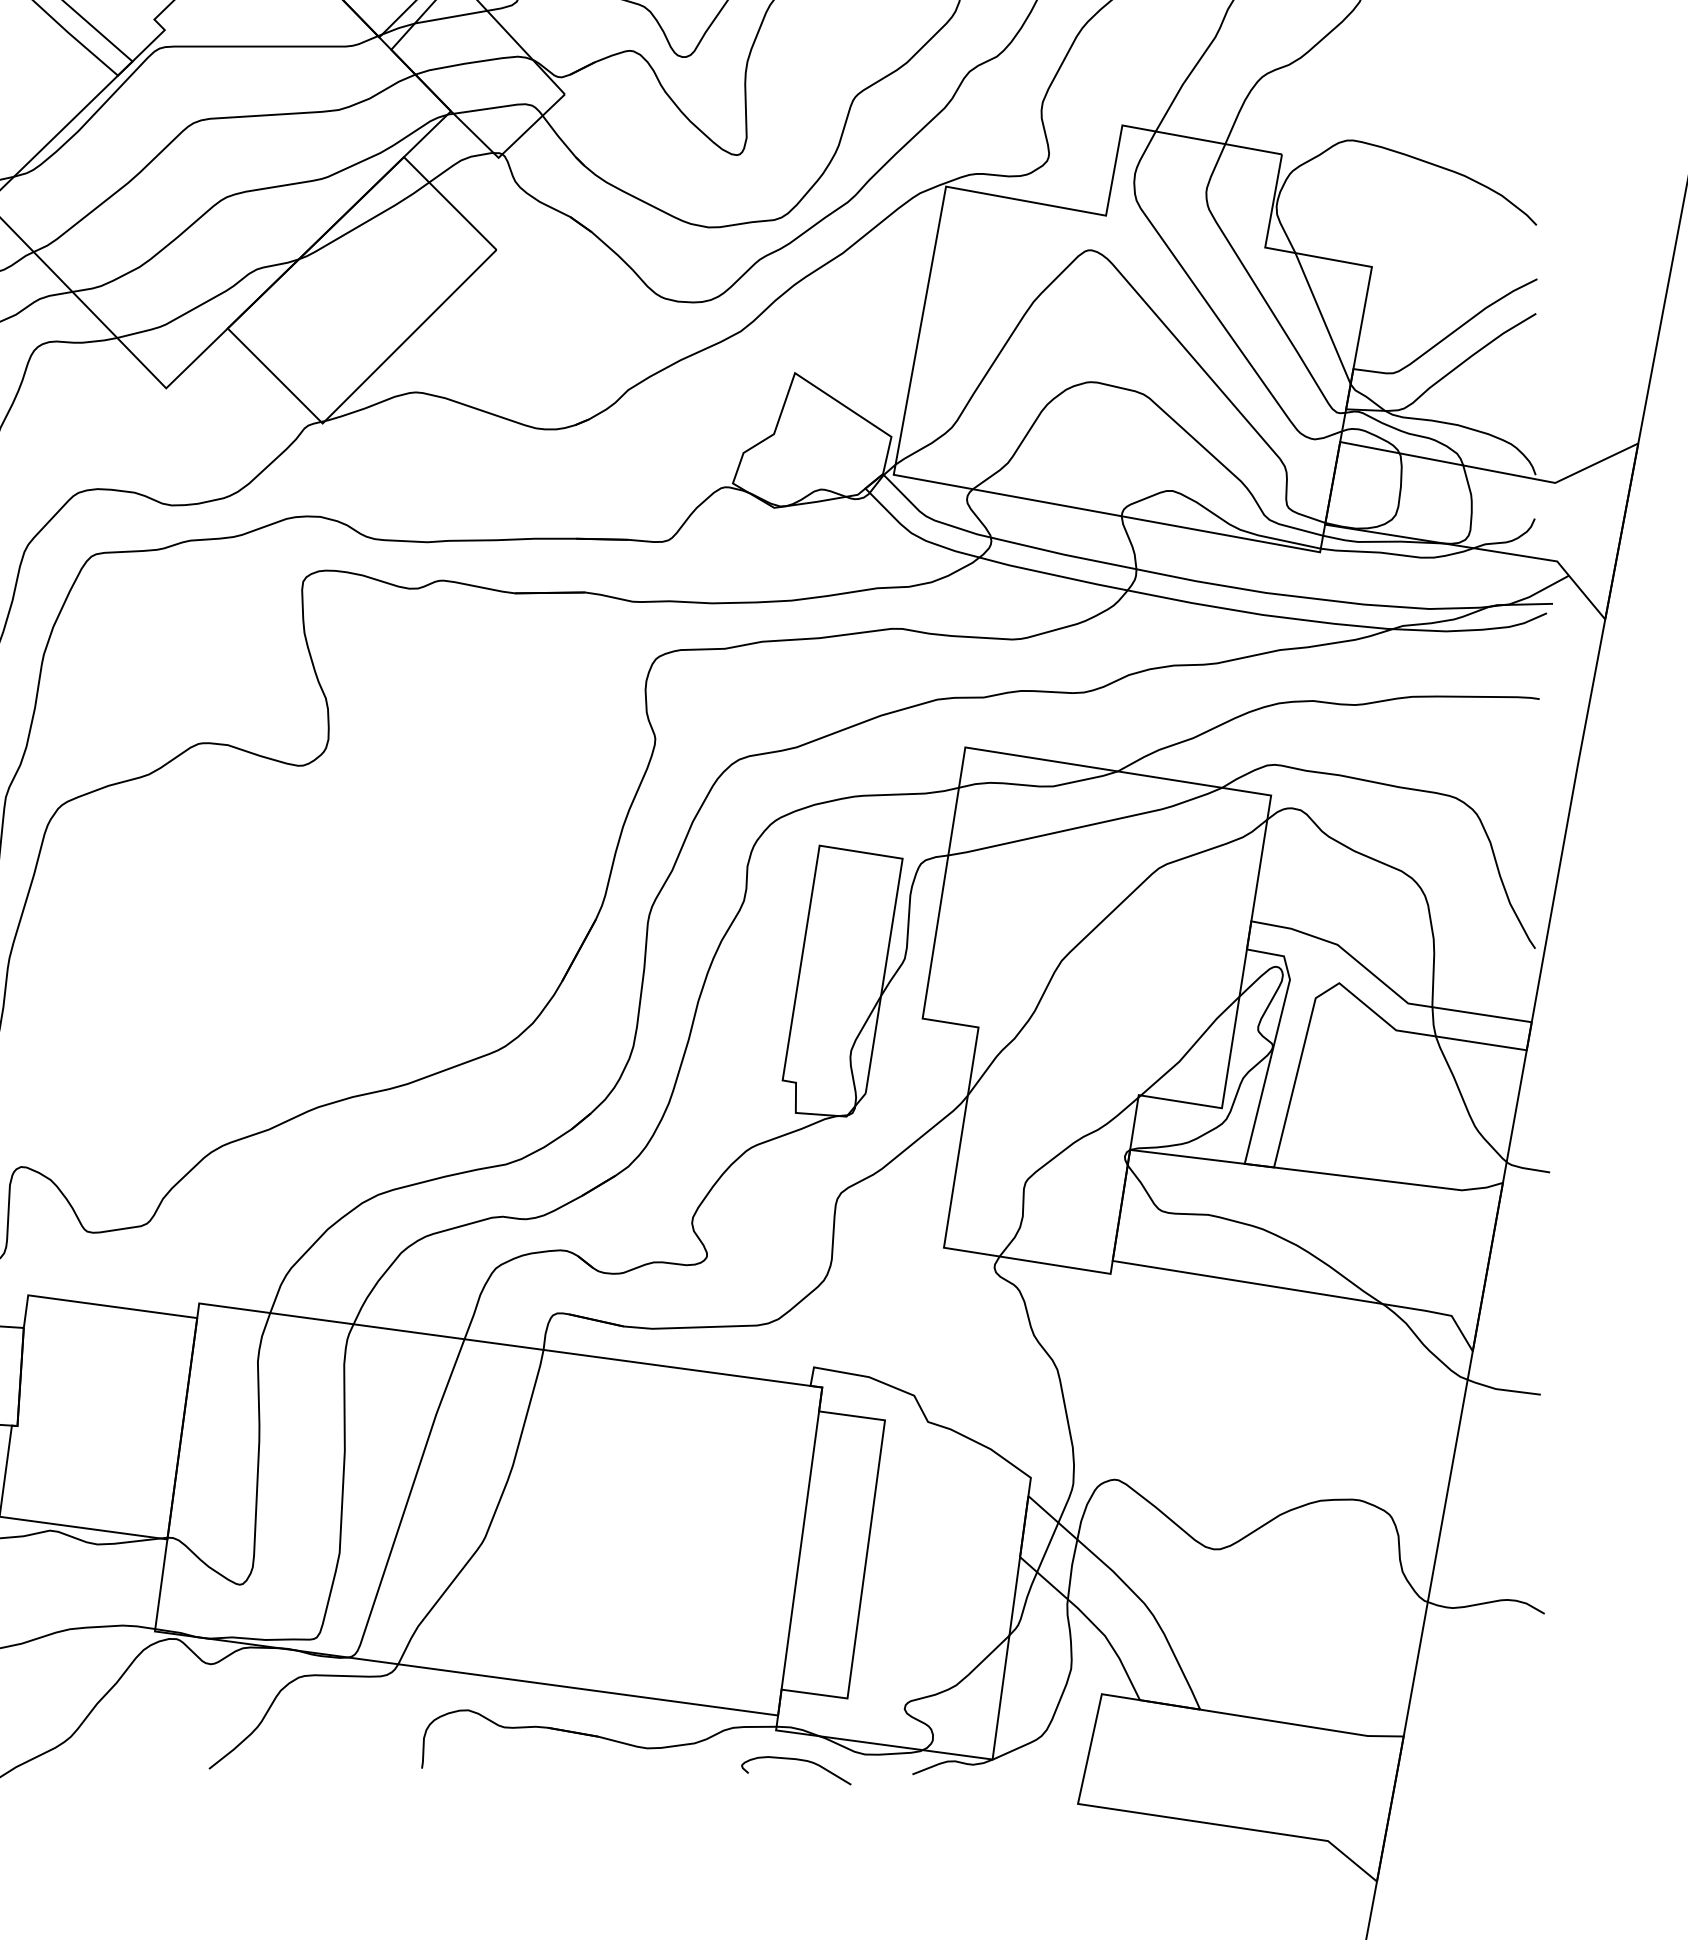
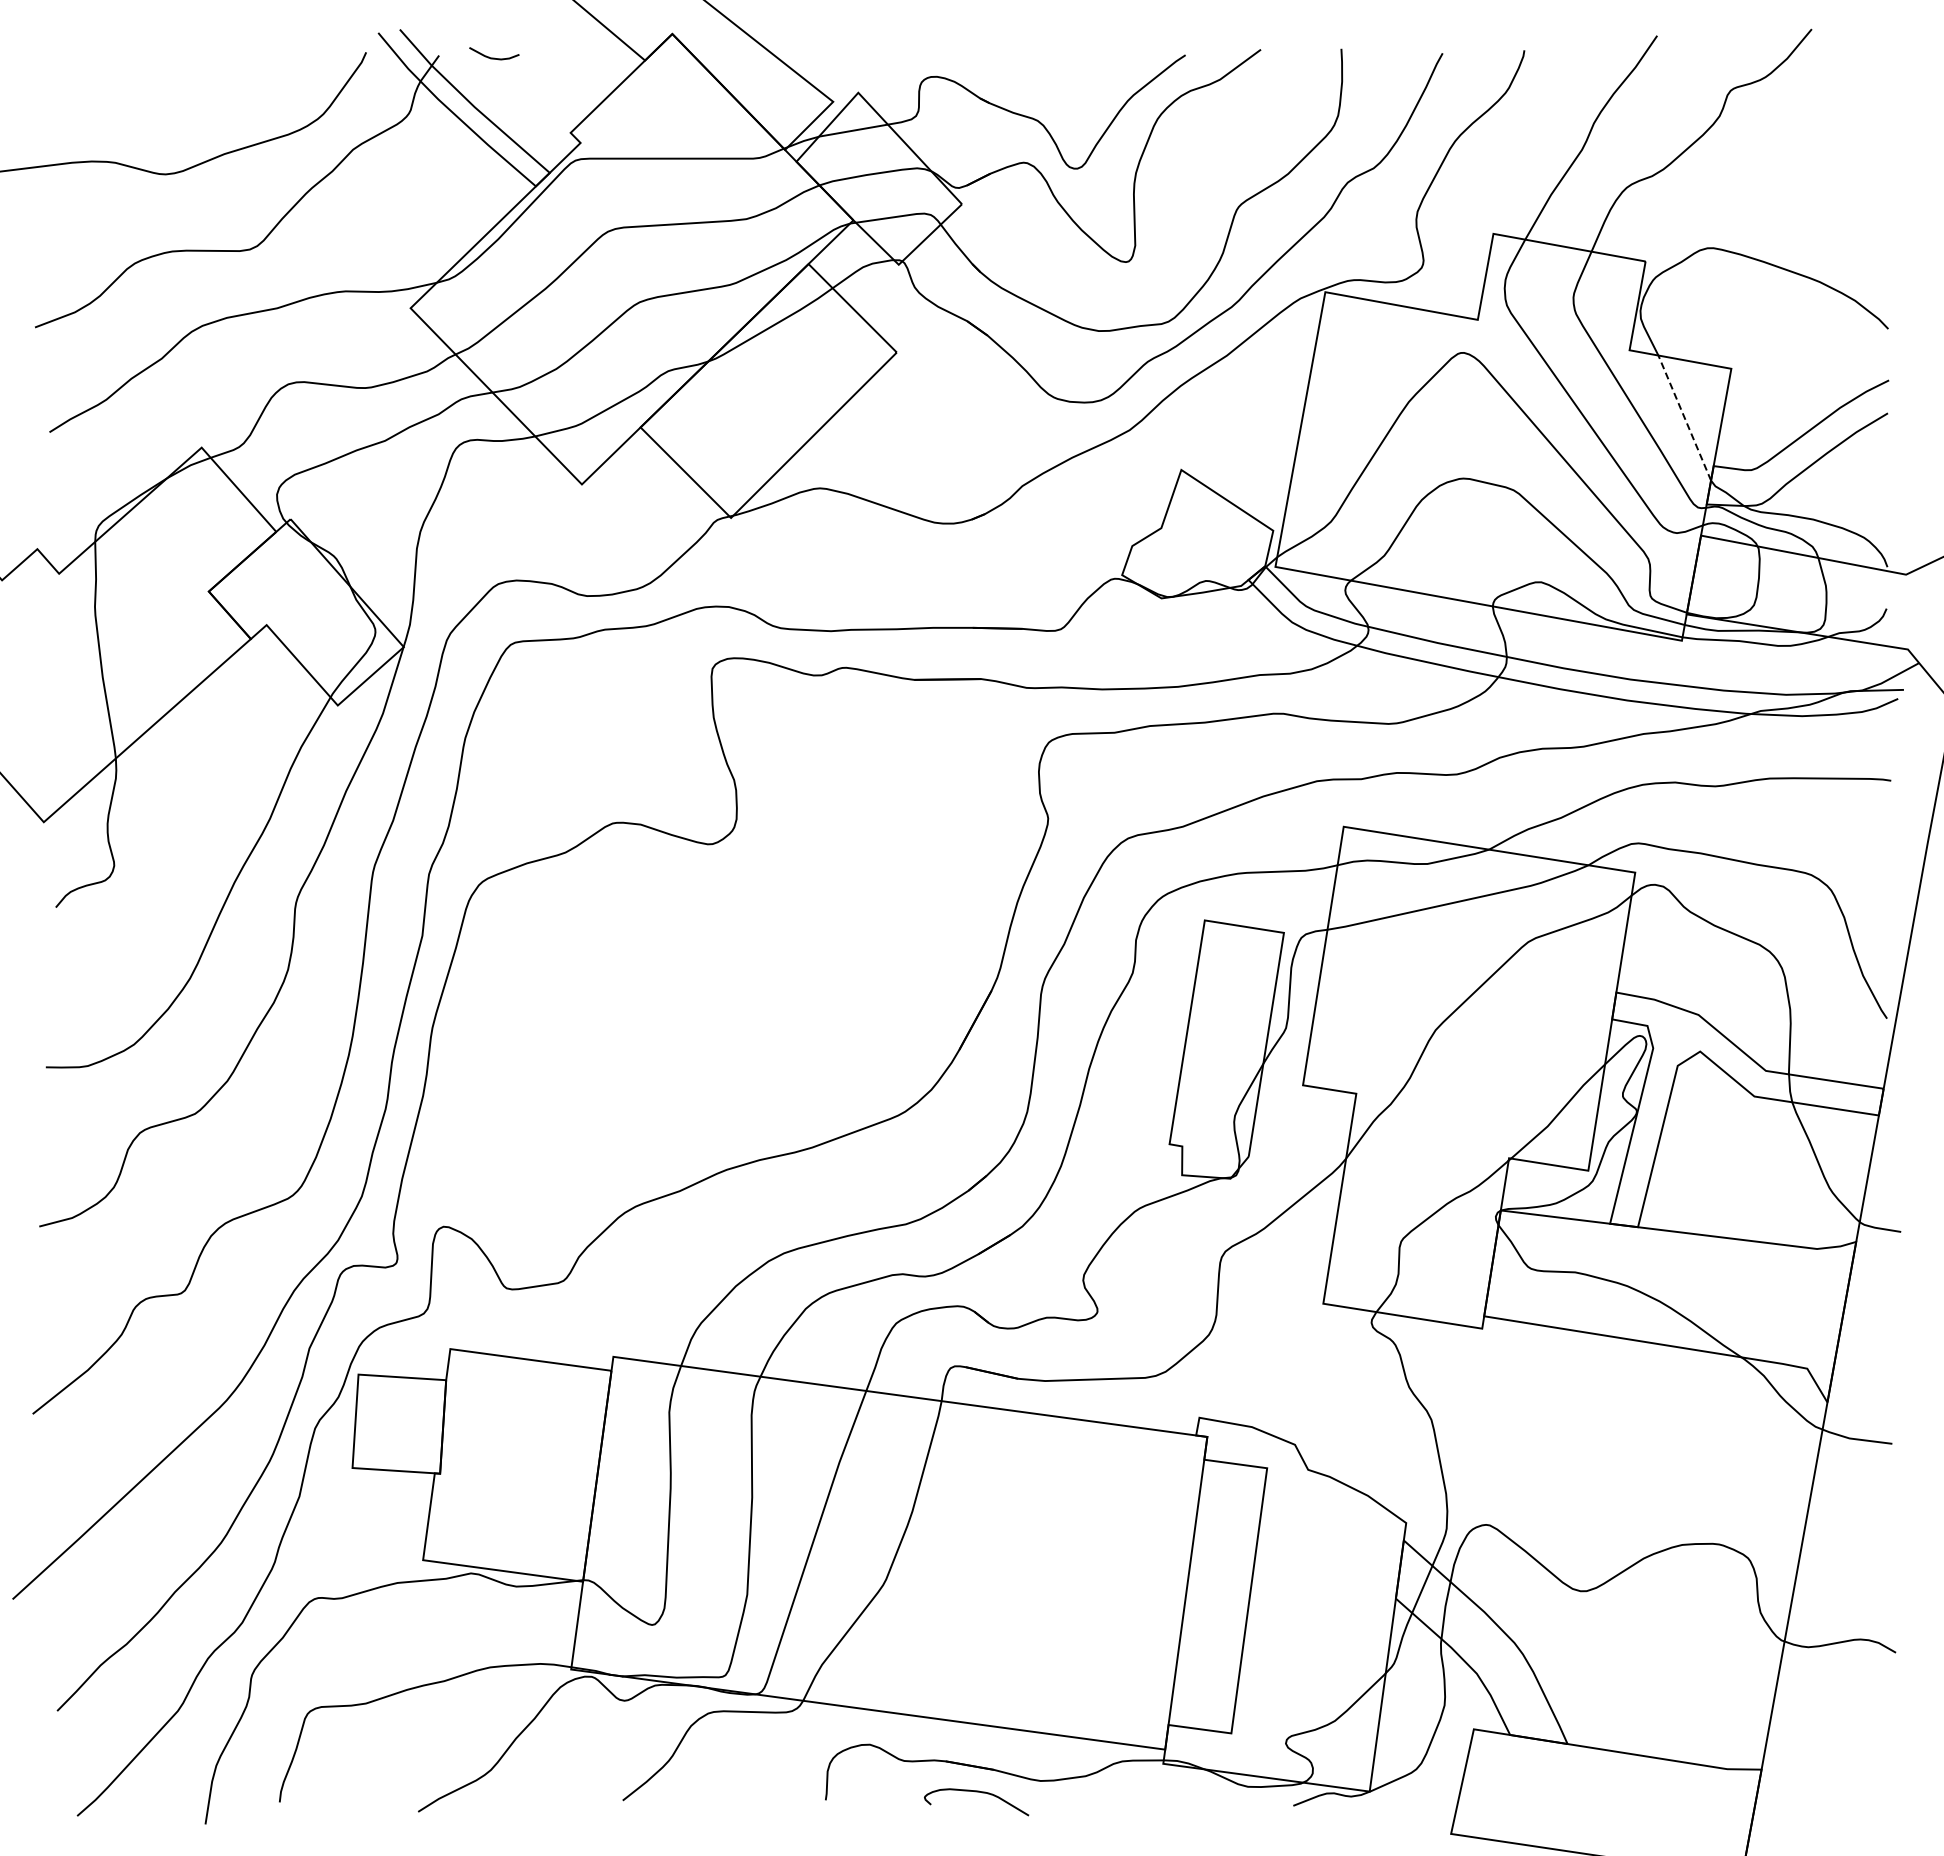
line: (1322, 319) -> (1684, 418), solid -> dashed
curve: (796, 1760) -> (976, 1792), moved

